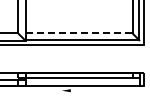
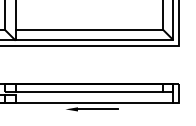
line: (79, 33) -> (90, 30), dashed -> solid
line: (84, 90) -> (96, 109), added

